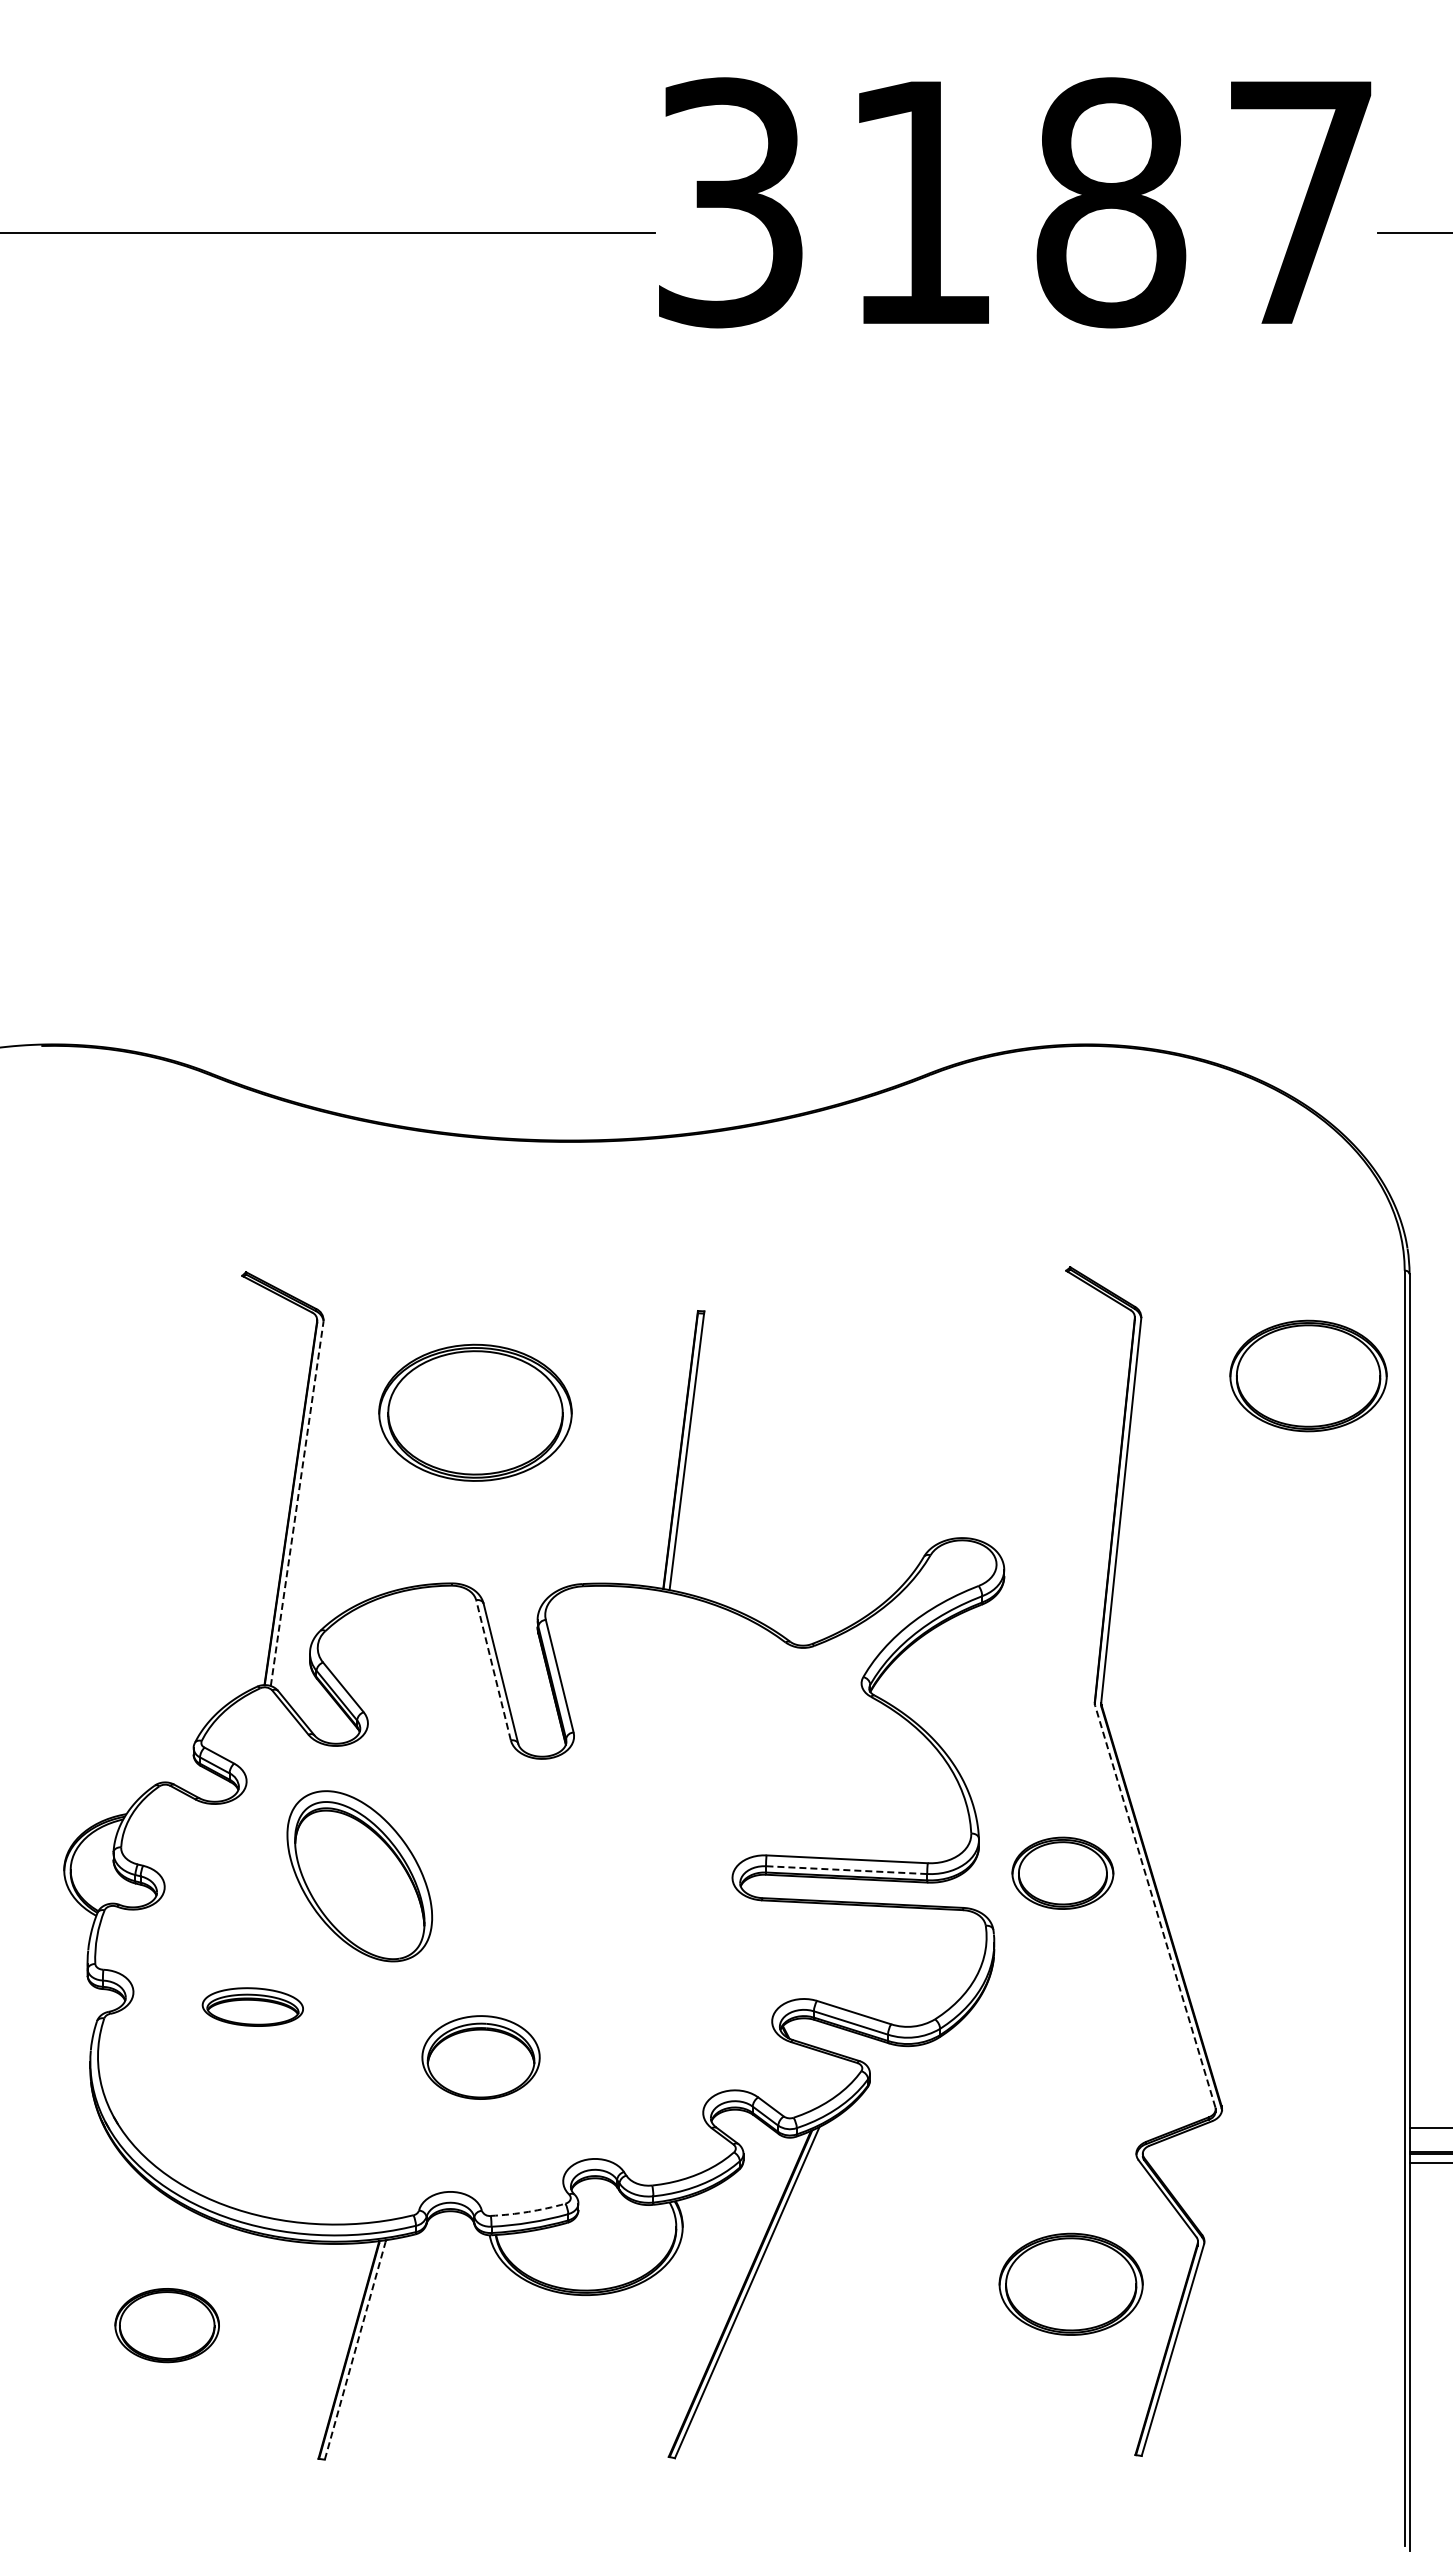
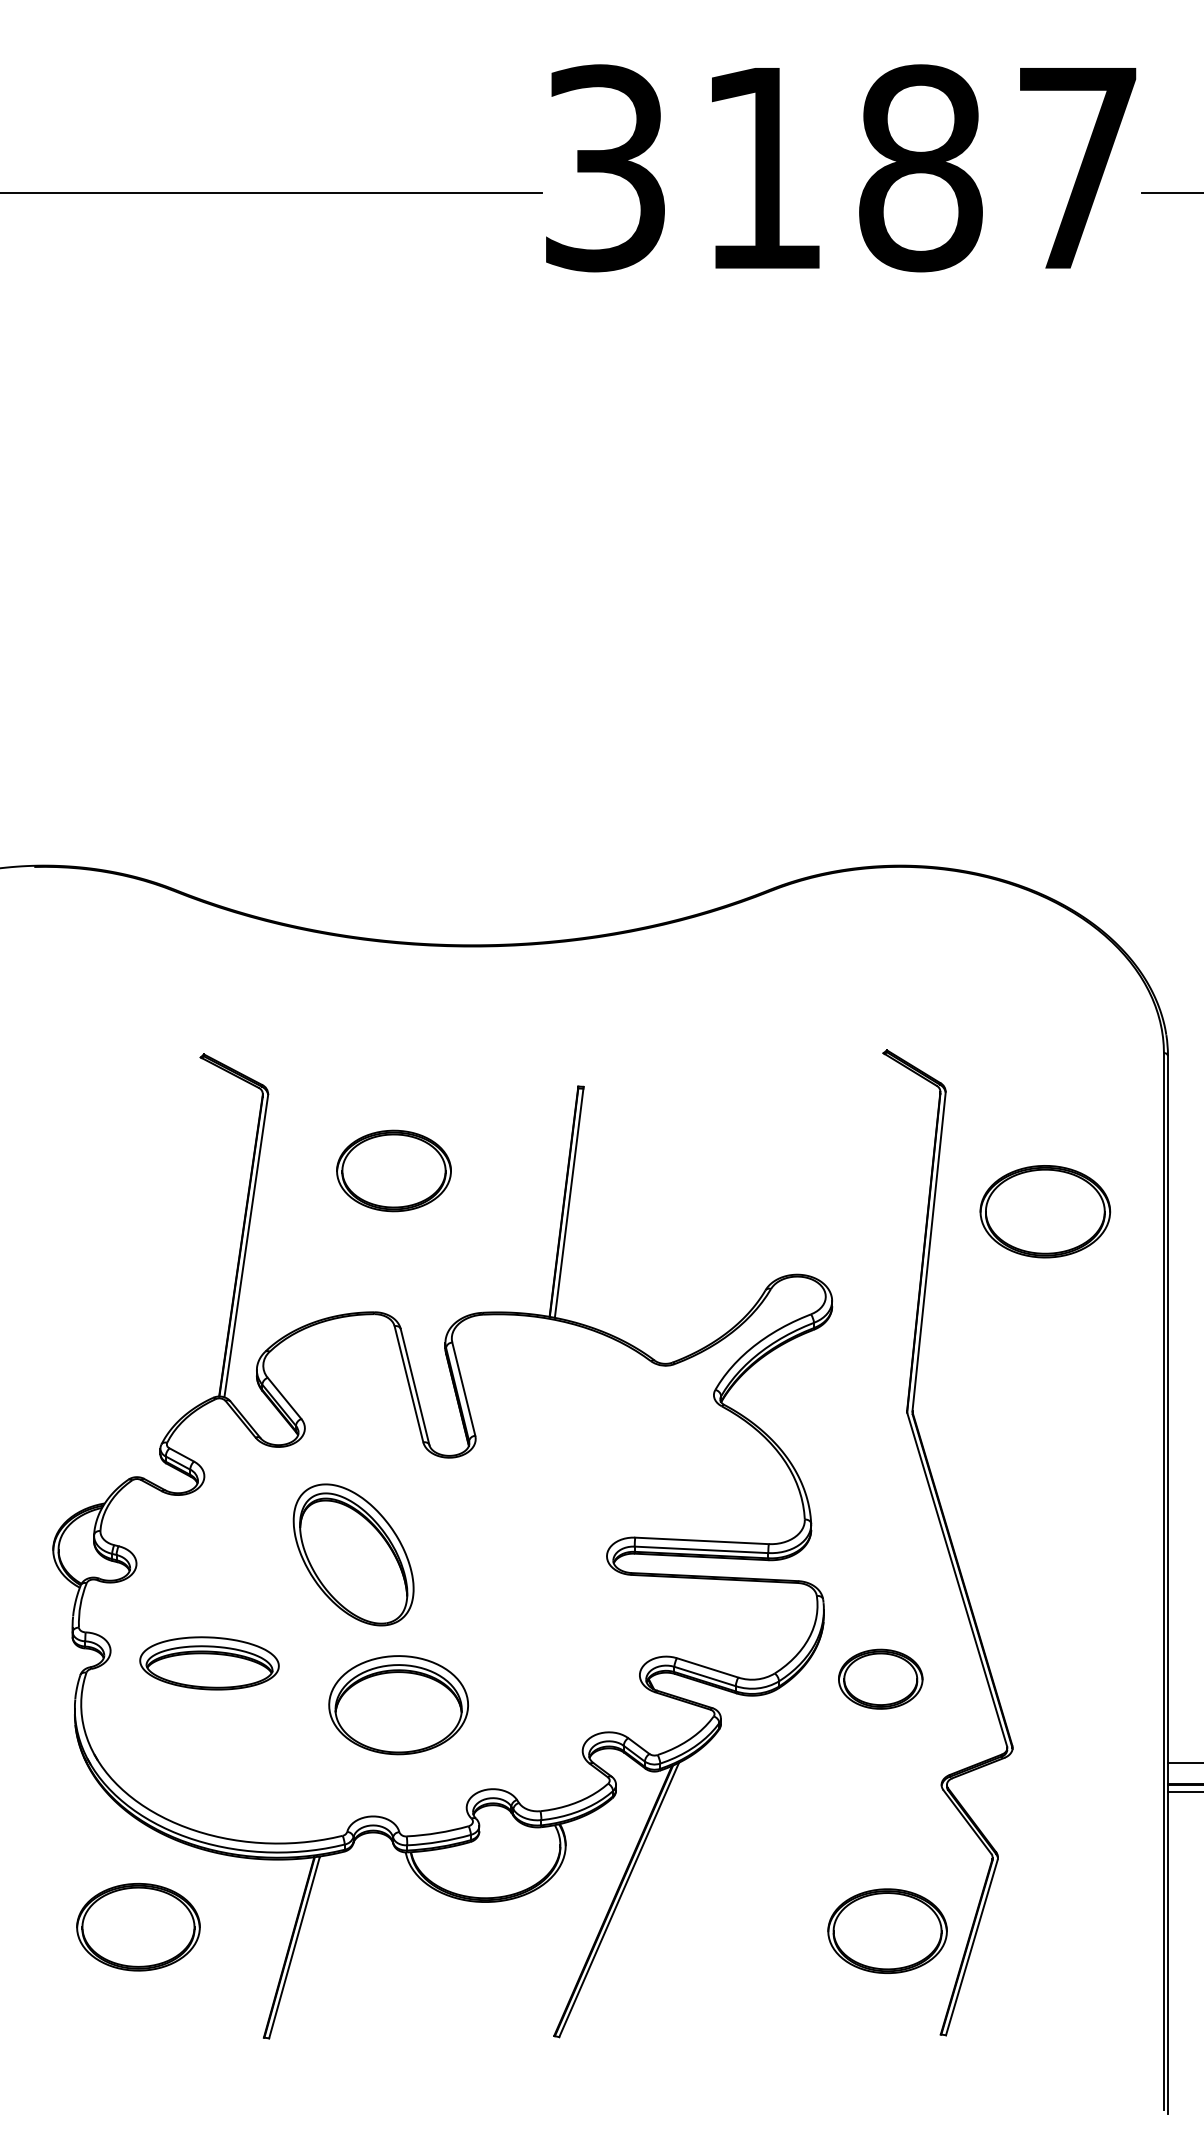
part: (1308, 1375) -> (1045, 1211), moved
part: (475, 1412) -> (394, 1170), size x0.71
line: (297, 1503) -> (246, 1246), dashed -> solid
line: (493, 1669) -> (408, 1383), dashed -> solid
line: (846, 1870) -> (701, 1550), dashed -> solid
part: (1062, 1872) -> (880, 1678), moved
part: (359, 1876) -> (353, 1555), moved
line: (1155, 1906) -> (957, 1579), dashed -> solid
part: (252, 2006) -> (209, 1662), size x1.67
part: (480, 2057) -> (398, 1705), size x1.43
arc: (528, 2211) -> (437, 1832), dashed -> solid
part: (1070, 2283) -> (887, 1930), moved
part: (167, 2325) -> (138, 1927), size x1.43
line: (355, 2350) -> (294, 1947), dashed -> solid

